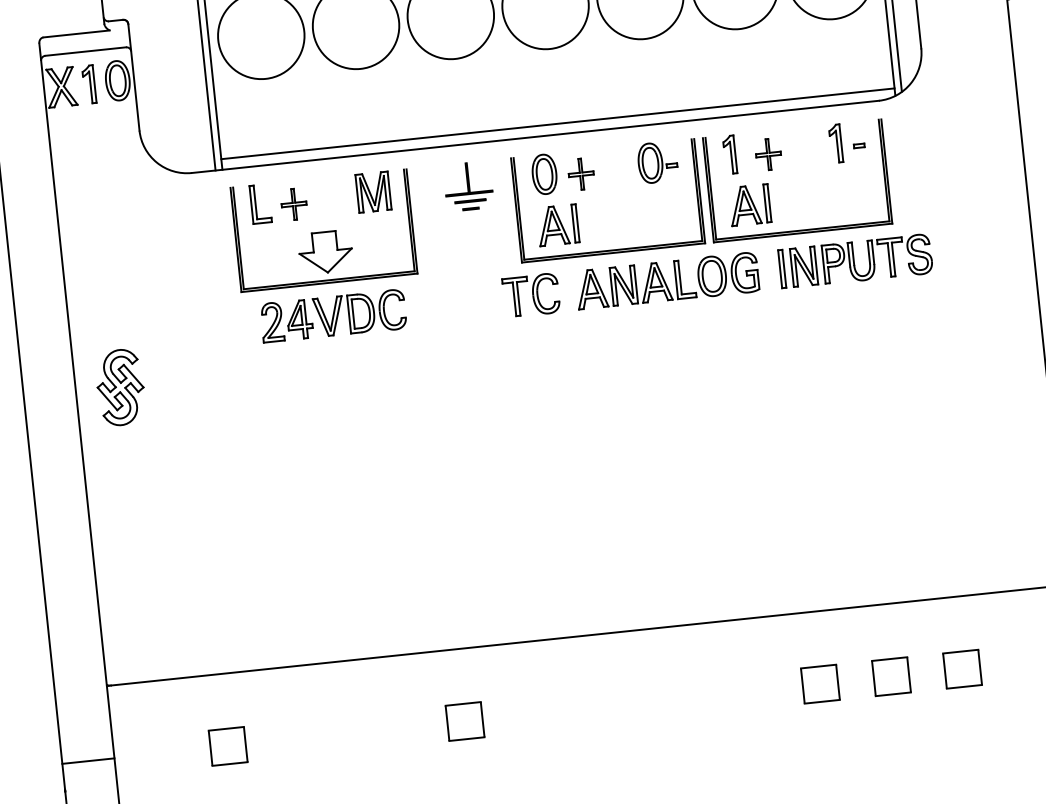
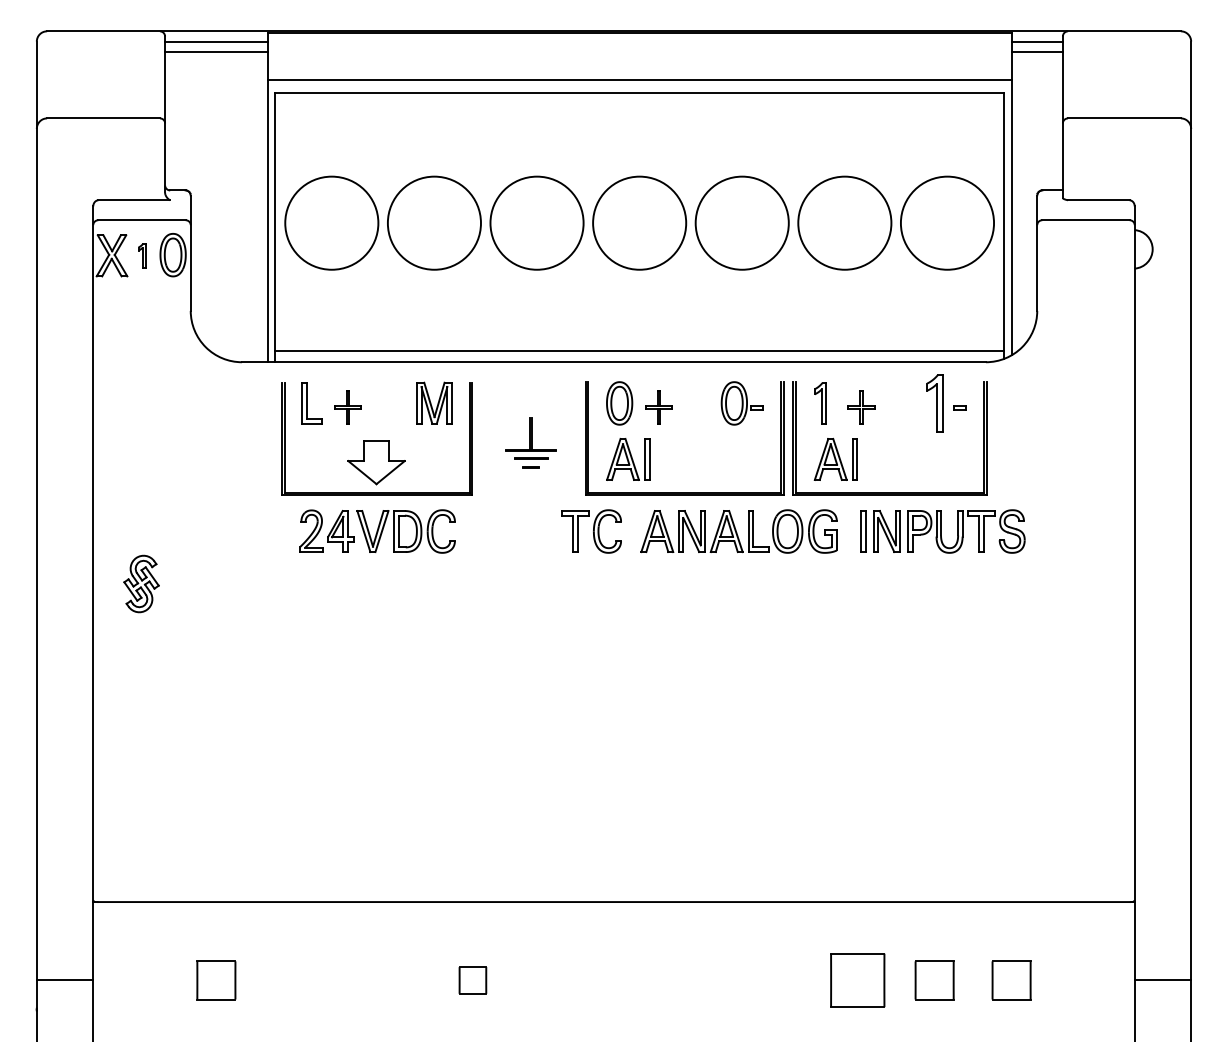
part: (88, 84) -> (141, 255), size x0.6
part: (835, 143) -> (934, 403), size x1.4
part: (468, 186) -> (530, 442), moved
part: (120, 387) -> (141, 583), size x0.7
part: (820, 684) -> (857, 980), size x1.4
part: (464, 721) -> (472, 980), size x0.7

